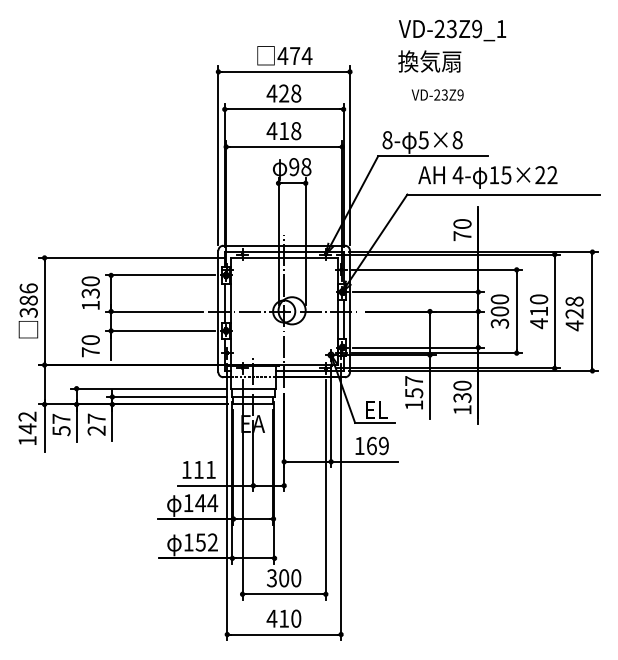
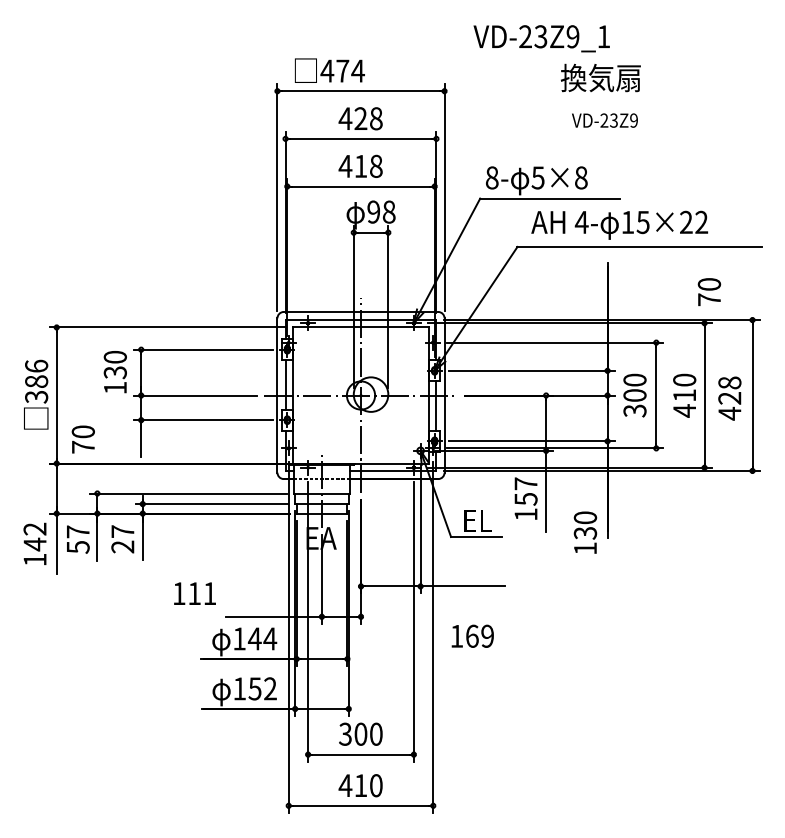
text: (452, 30) -> (541, 38), moved
text: (284, 55) -> (329, 70), moved
text: (429, 61) -> (600, 77), moved
text: (437, 94) -> (604, 120), moved
text: (462, 230) -> (709, 292), moved
text: (90, 346) -> (82, 439), moved
text: (462, 397) -> (585, 532), moved
text: (371, 445) -> (472, 635), moved
text: (198, 469) -> (194, 593), moved

